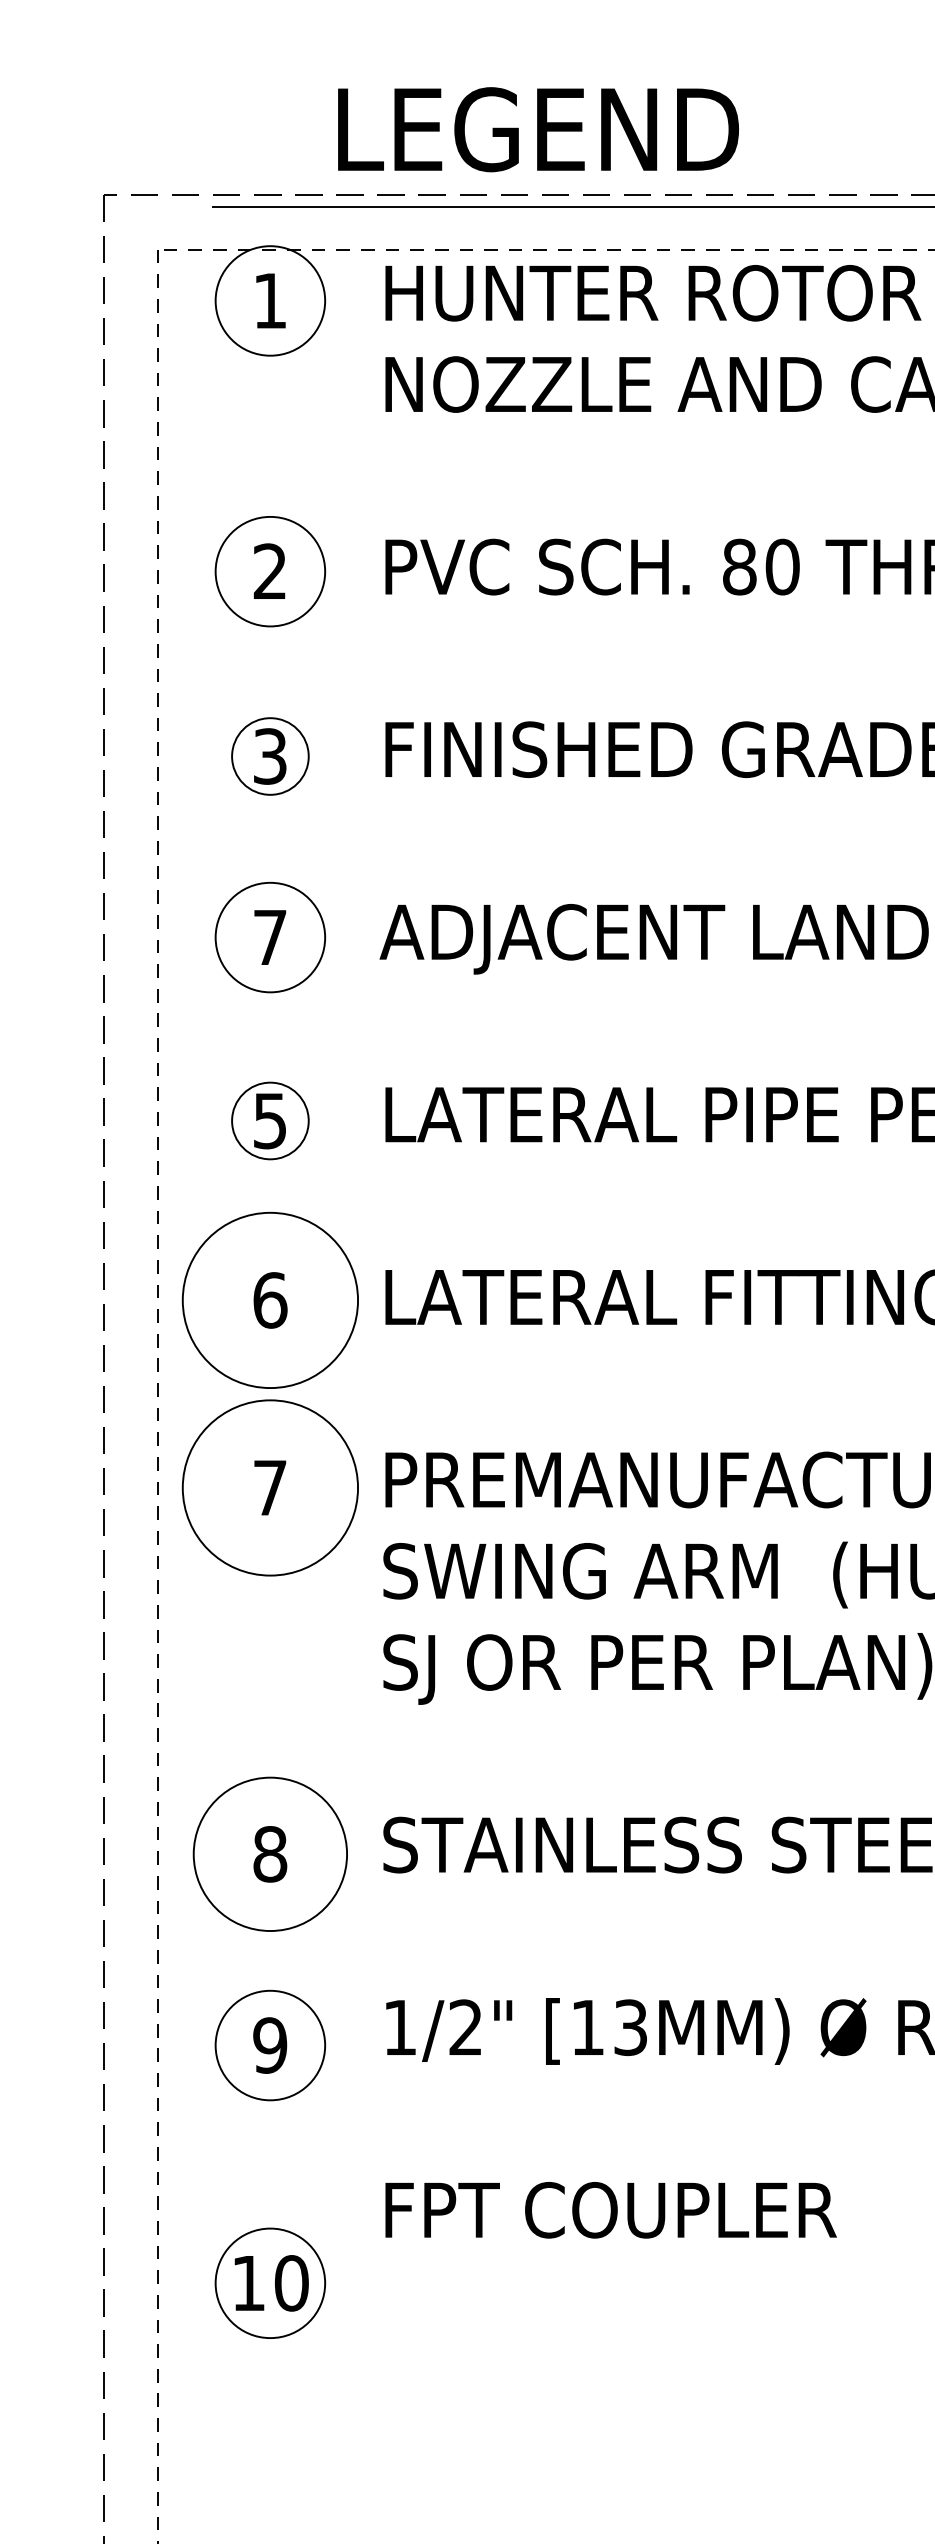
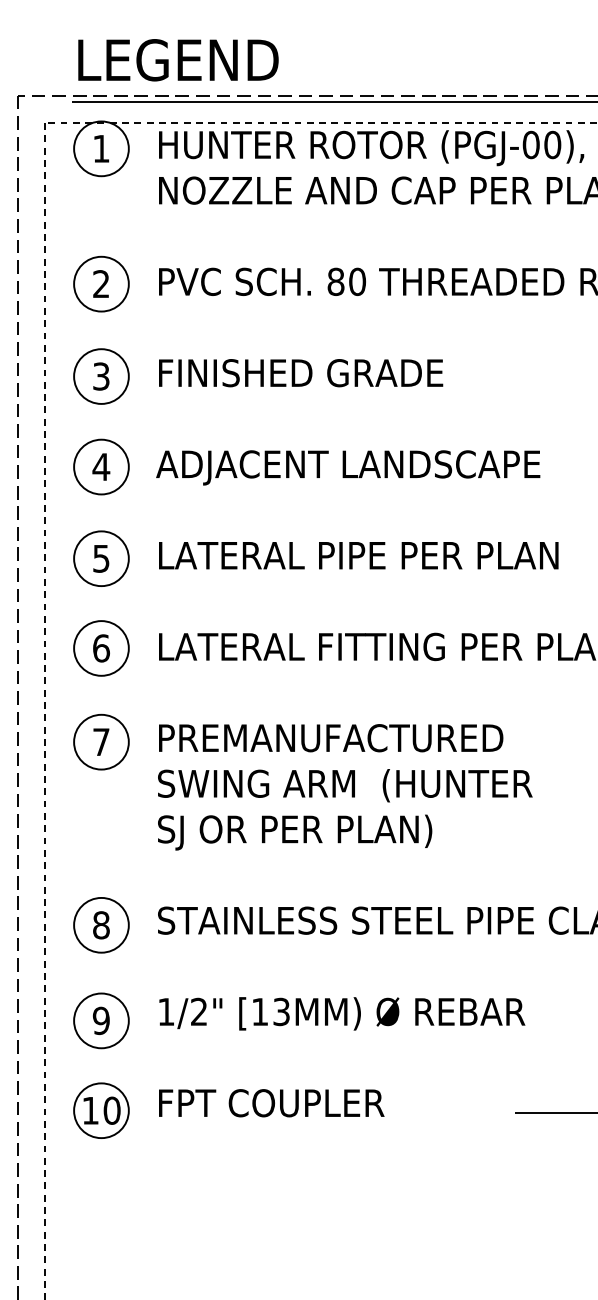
text: (538, 130) -> (178, 60), moved
circle: (270, 756) -> (101, 376), size x1.43
text: (270, 936) -> (101, 466), 7 -> 4
circle: (270, 1120) -> (101, 558), size x1.43
circle: (270, 1300) -> (101, 648), size x0.62
circle: (270, 1486) -> (101, 741), size x0.62
circle: (270, 1852) -> (101, 924), size x0.71
part: (270, 2282) -> (101, 1110), moved

